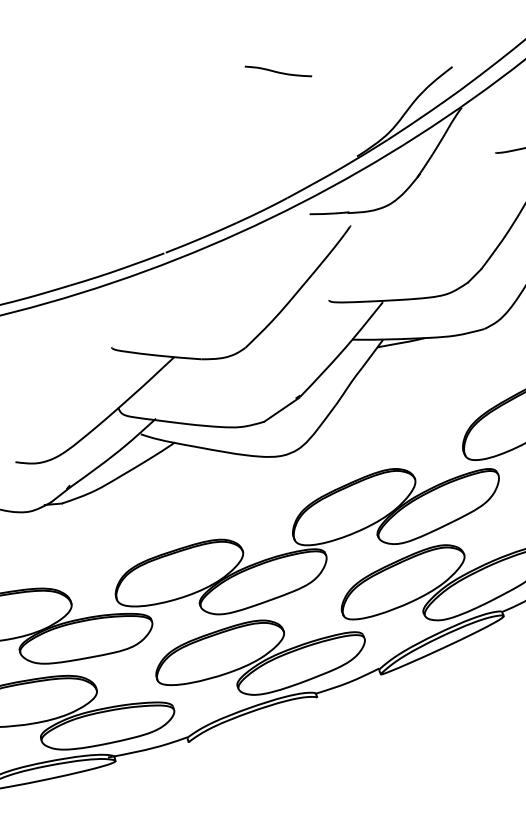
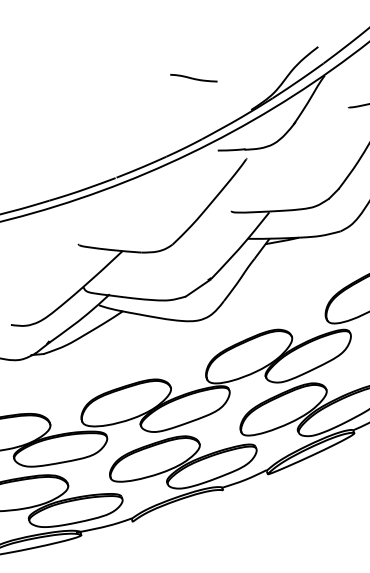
curve: (277, 71) -> (193, 78), moved

